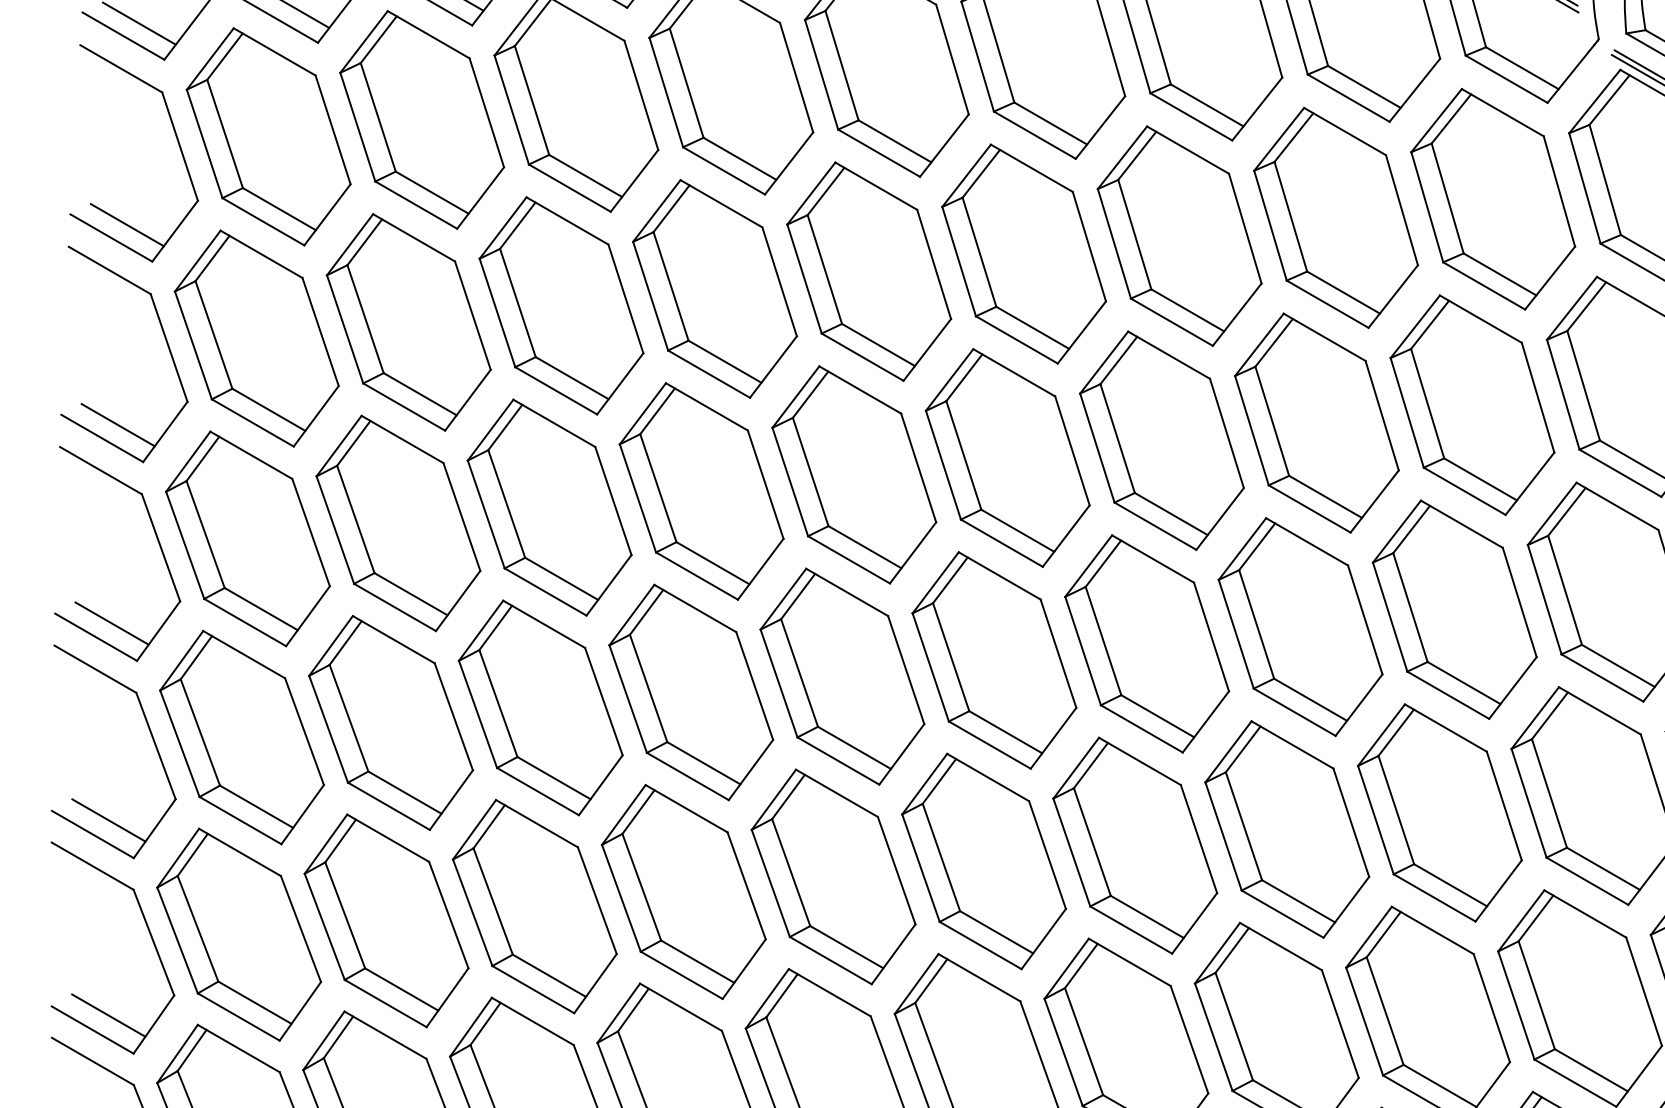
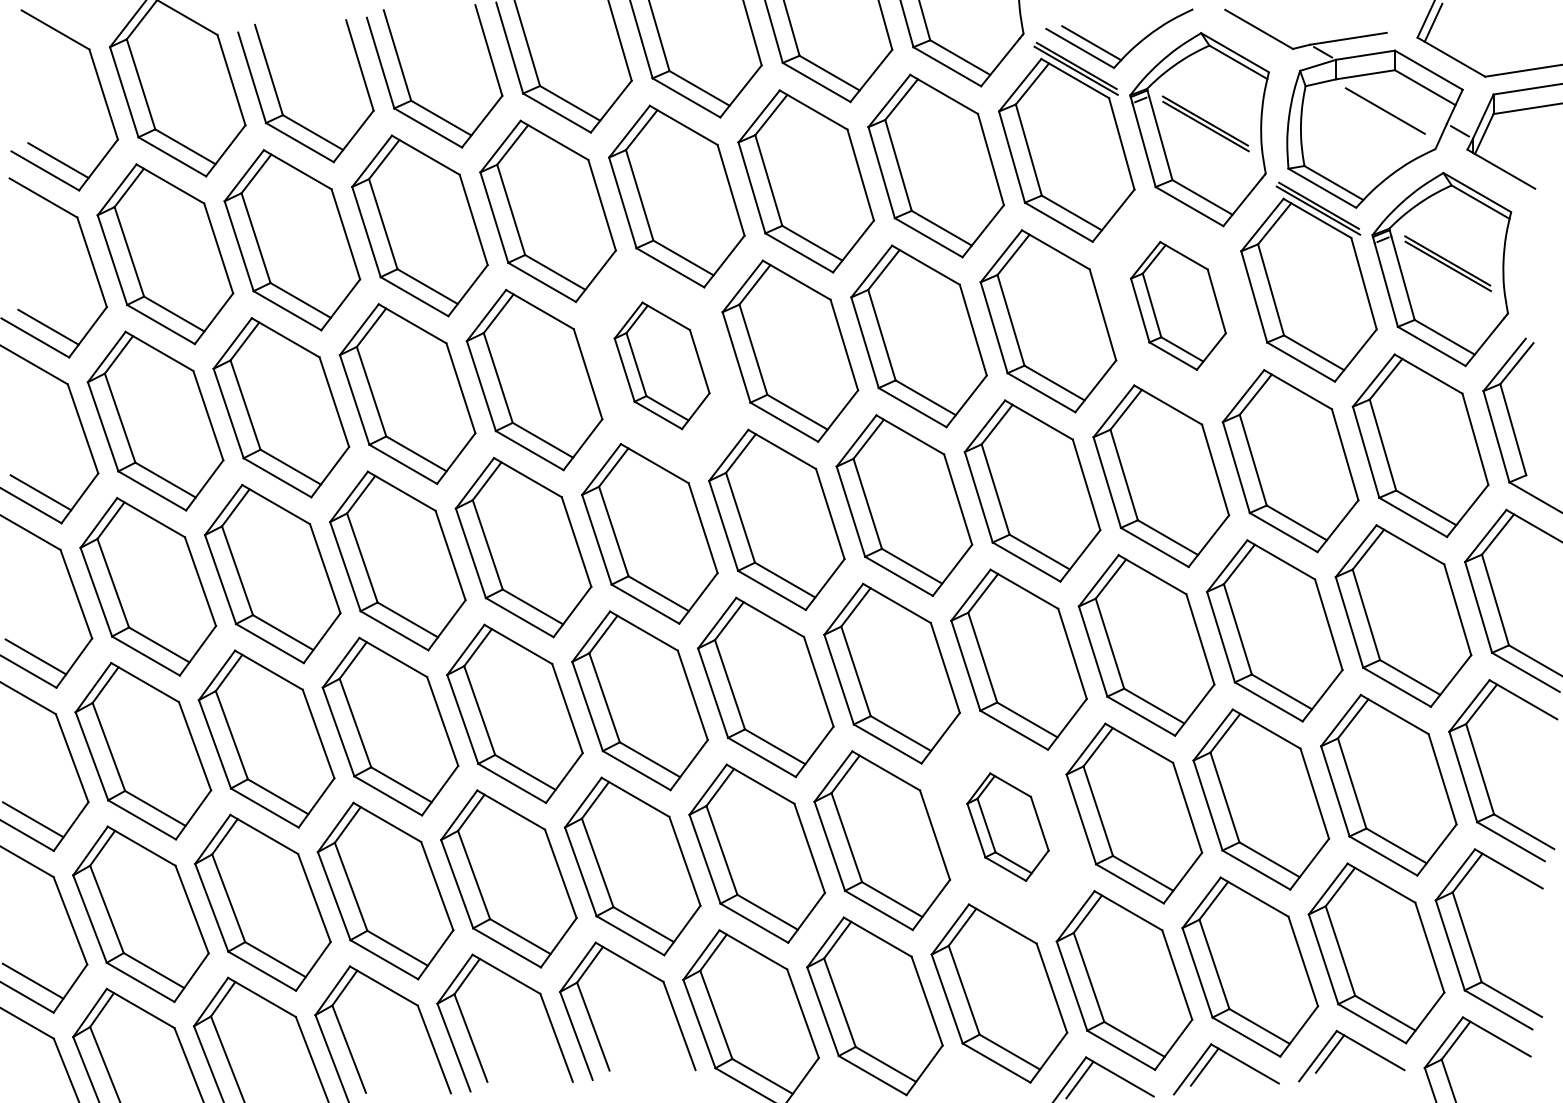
part: (1493, 198) -> (1178, 305), size x0.7
part: (868, 271) -> (661, 365), size x0.7
part: (1286, 828) -> (1007, 826), size x0.6

